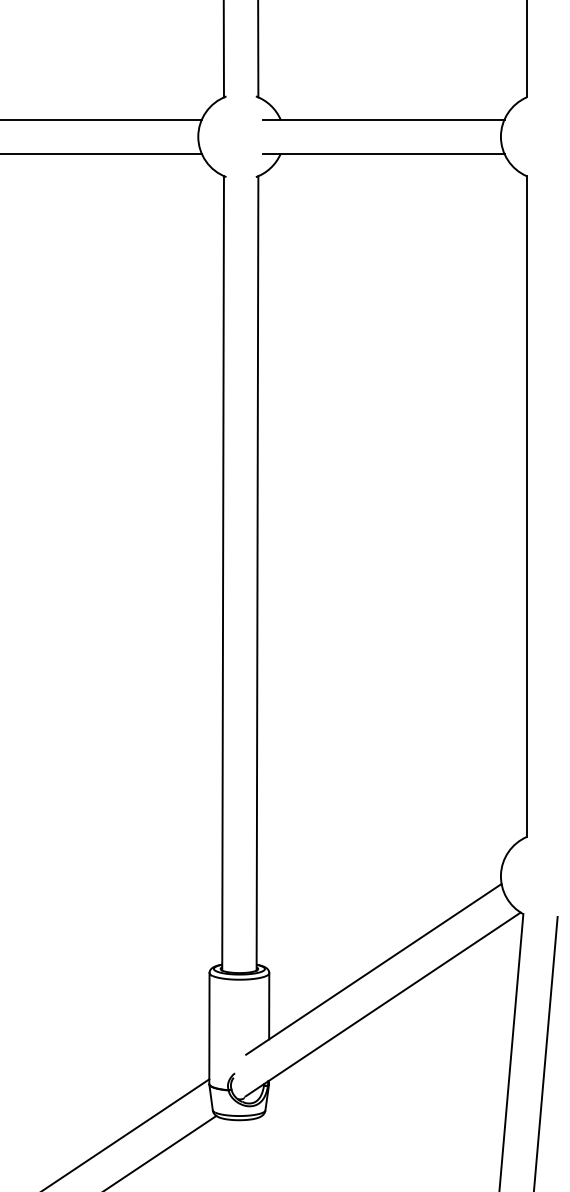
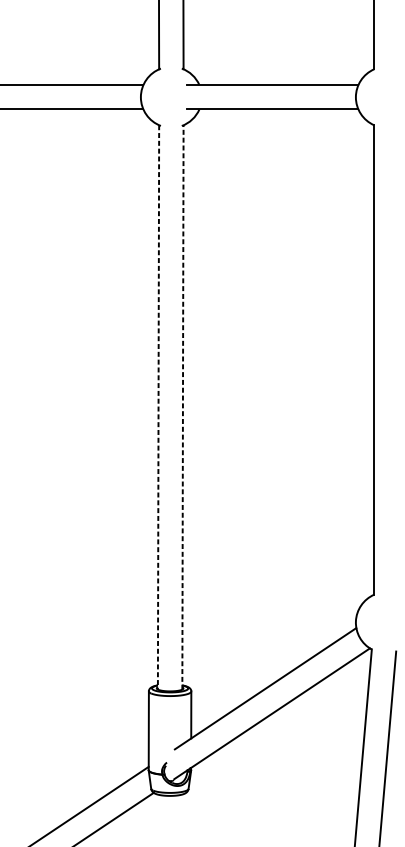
line: (257, 572) -> (182, 406), solid -> dashed
line: (223, 573) -> (158, 407), solid -> dashed

